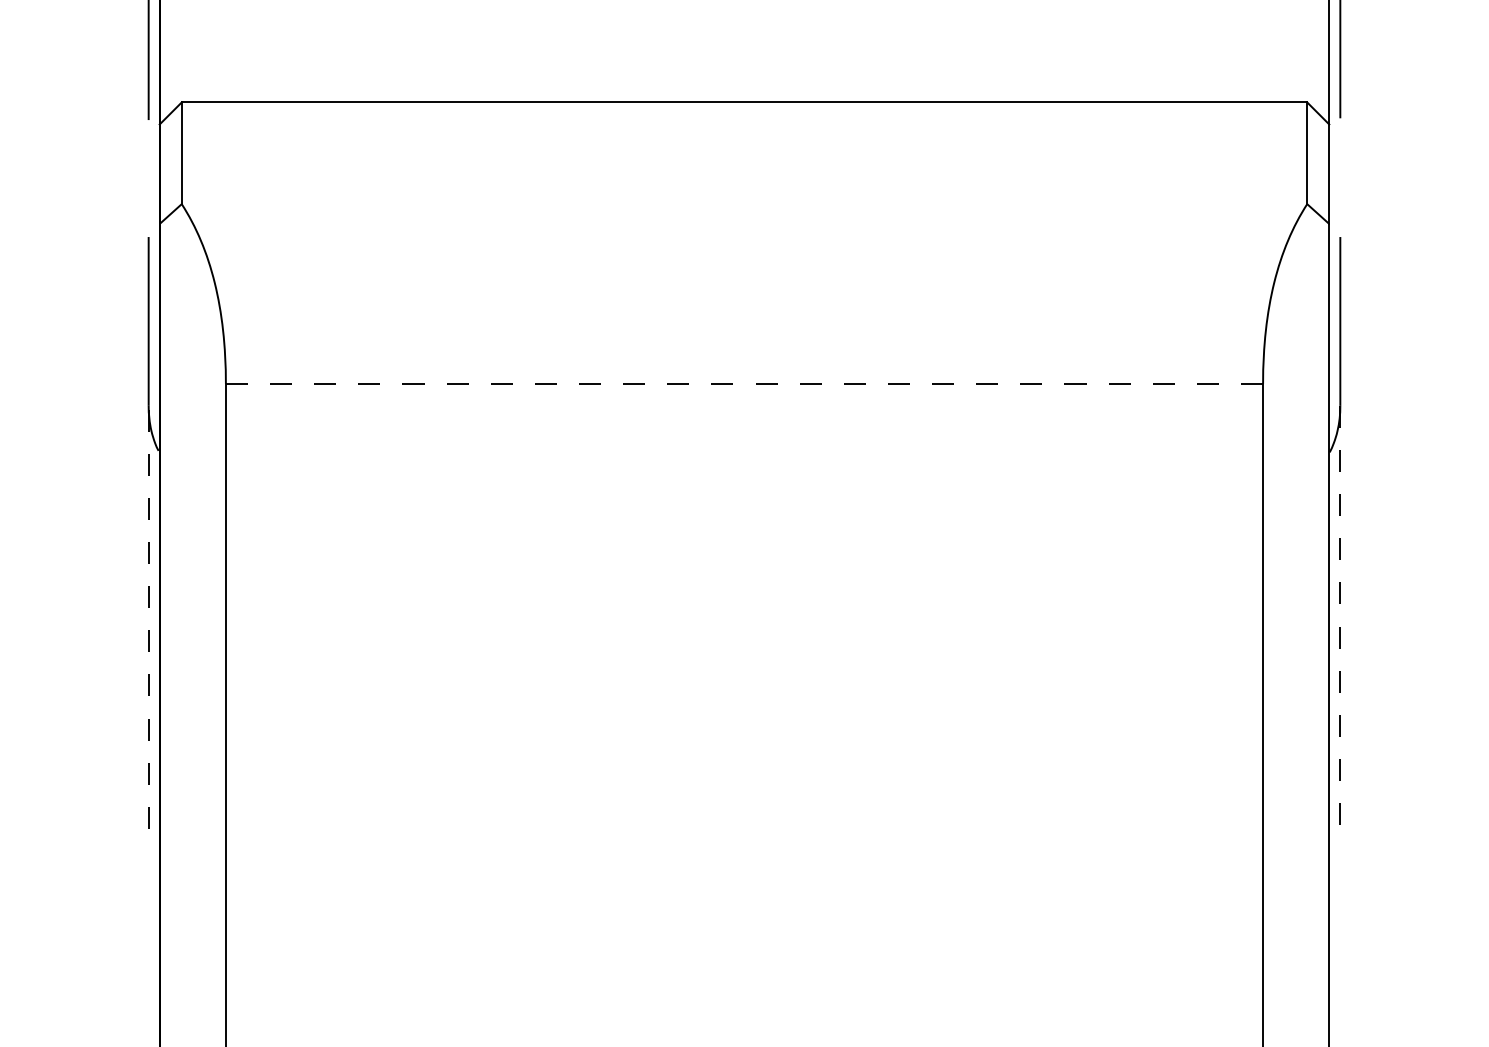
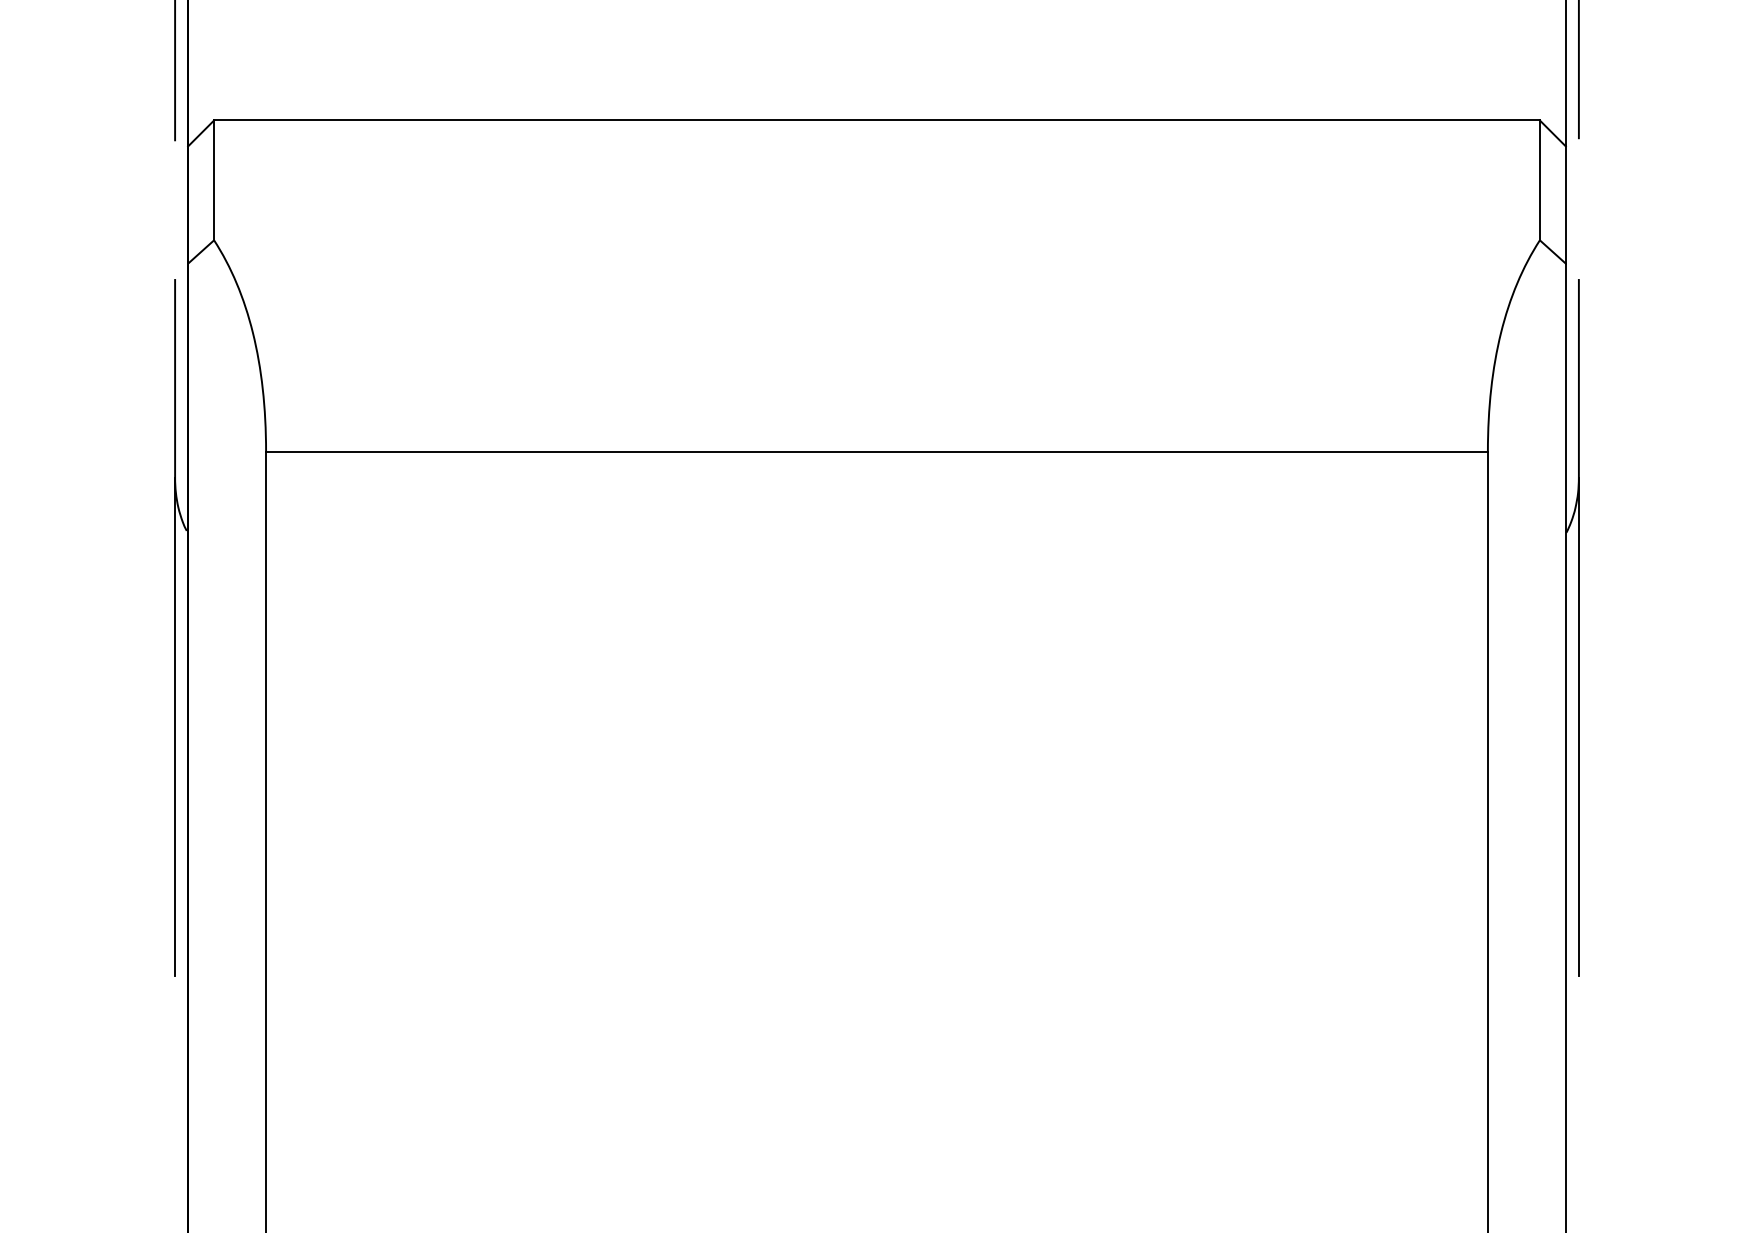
line: (744, 383) -> (877, 451), dashed -> solid
line: (148, 617) -> (174, 727), dashed -> solid
line: (1340, 617) -> (1579, 727), dashed -> solid

